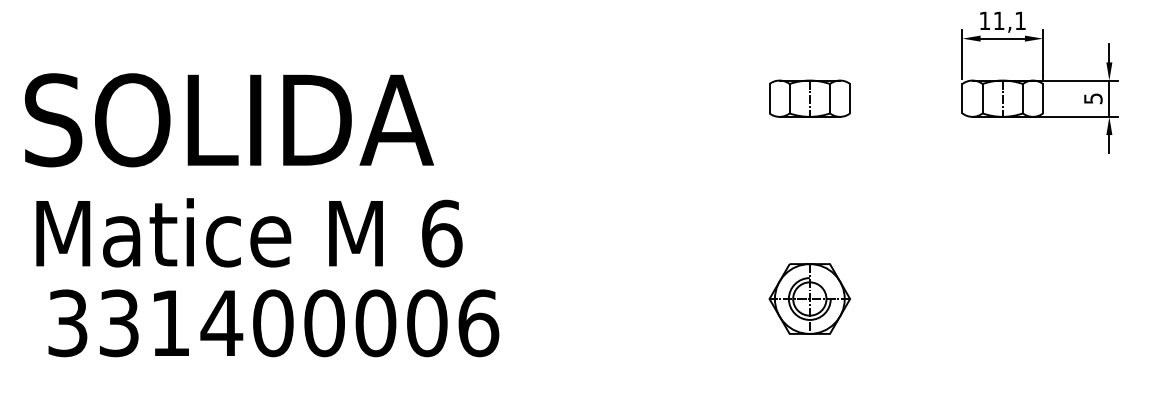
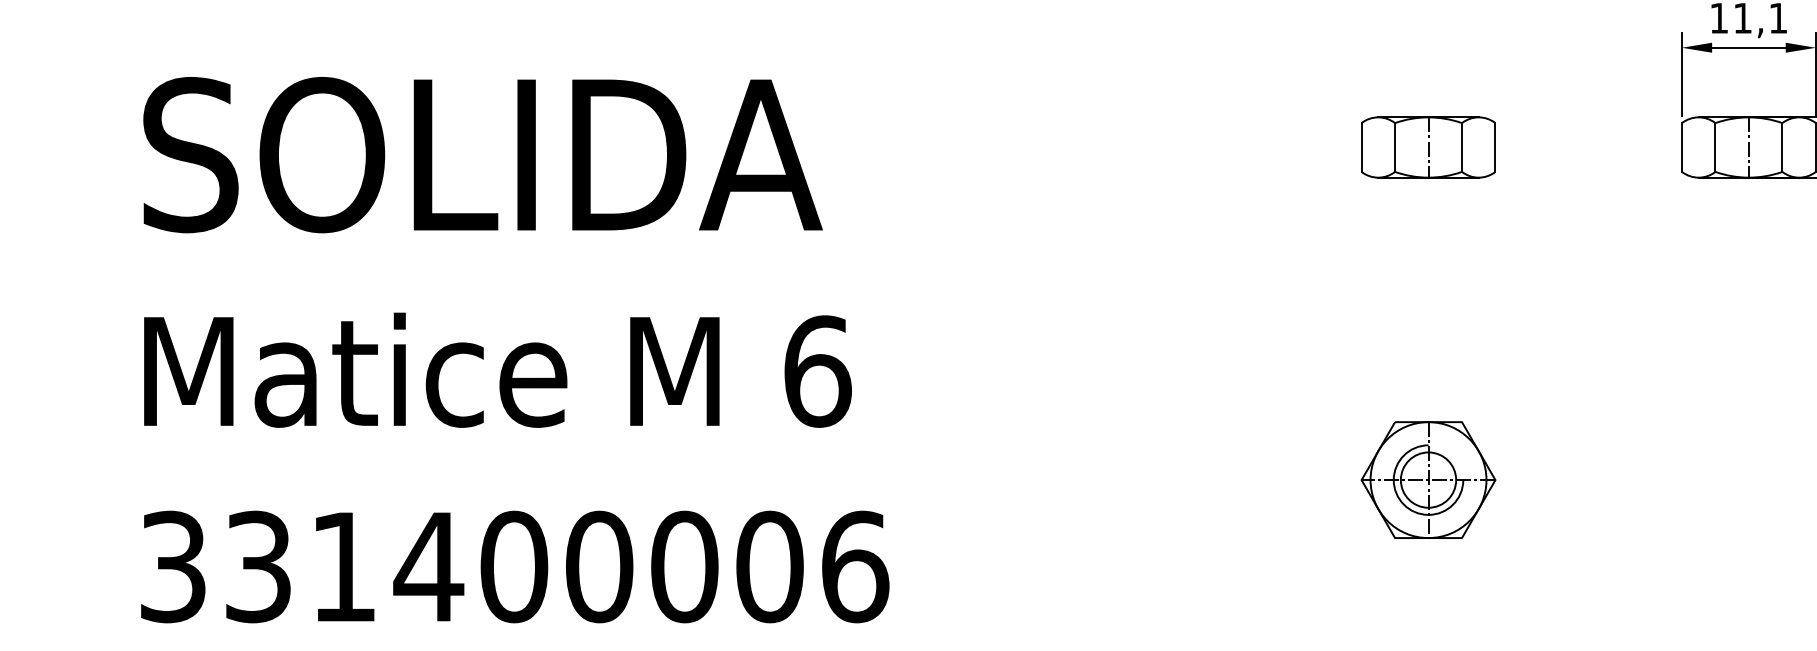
text: (229, 120) -> (483, 155), moved
text: (273, 323) -> (514, 567), moved

